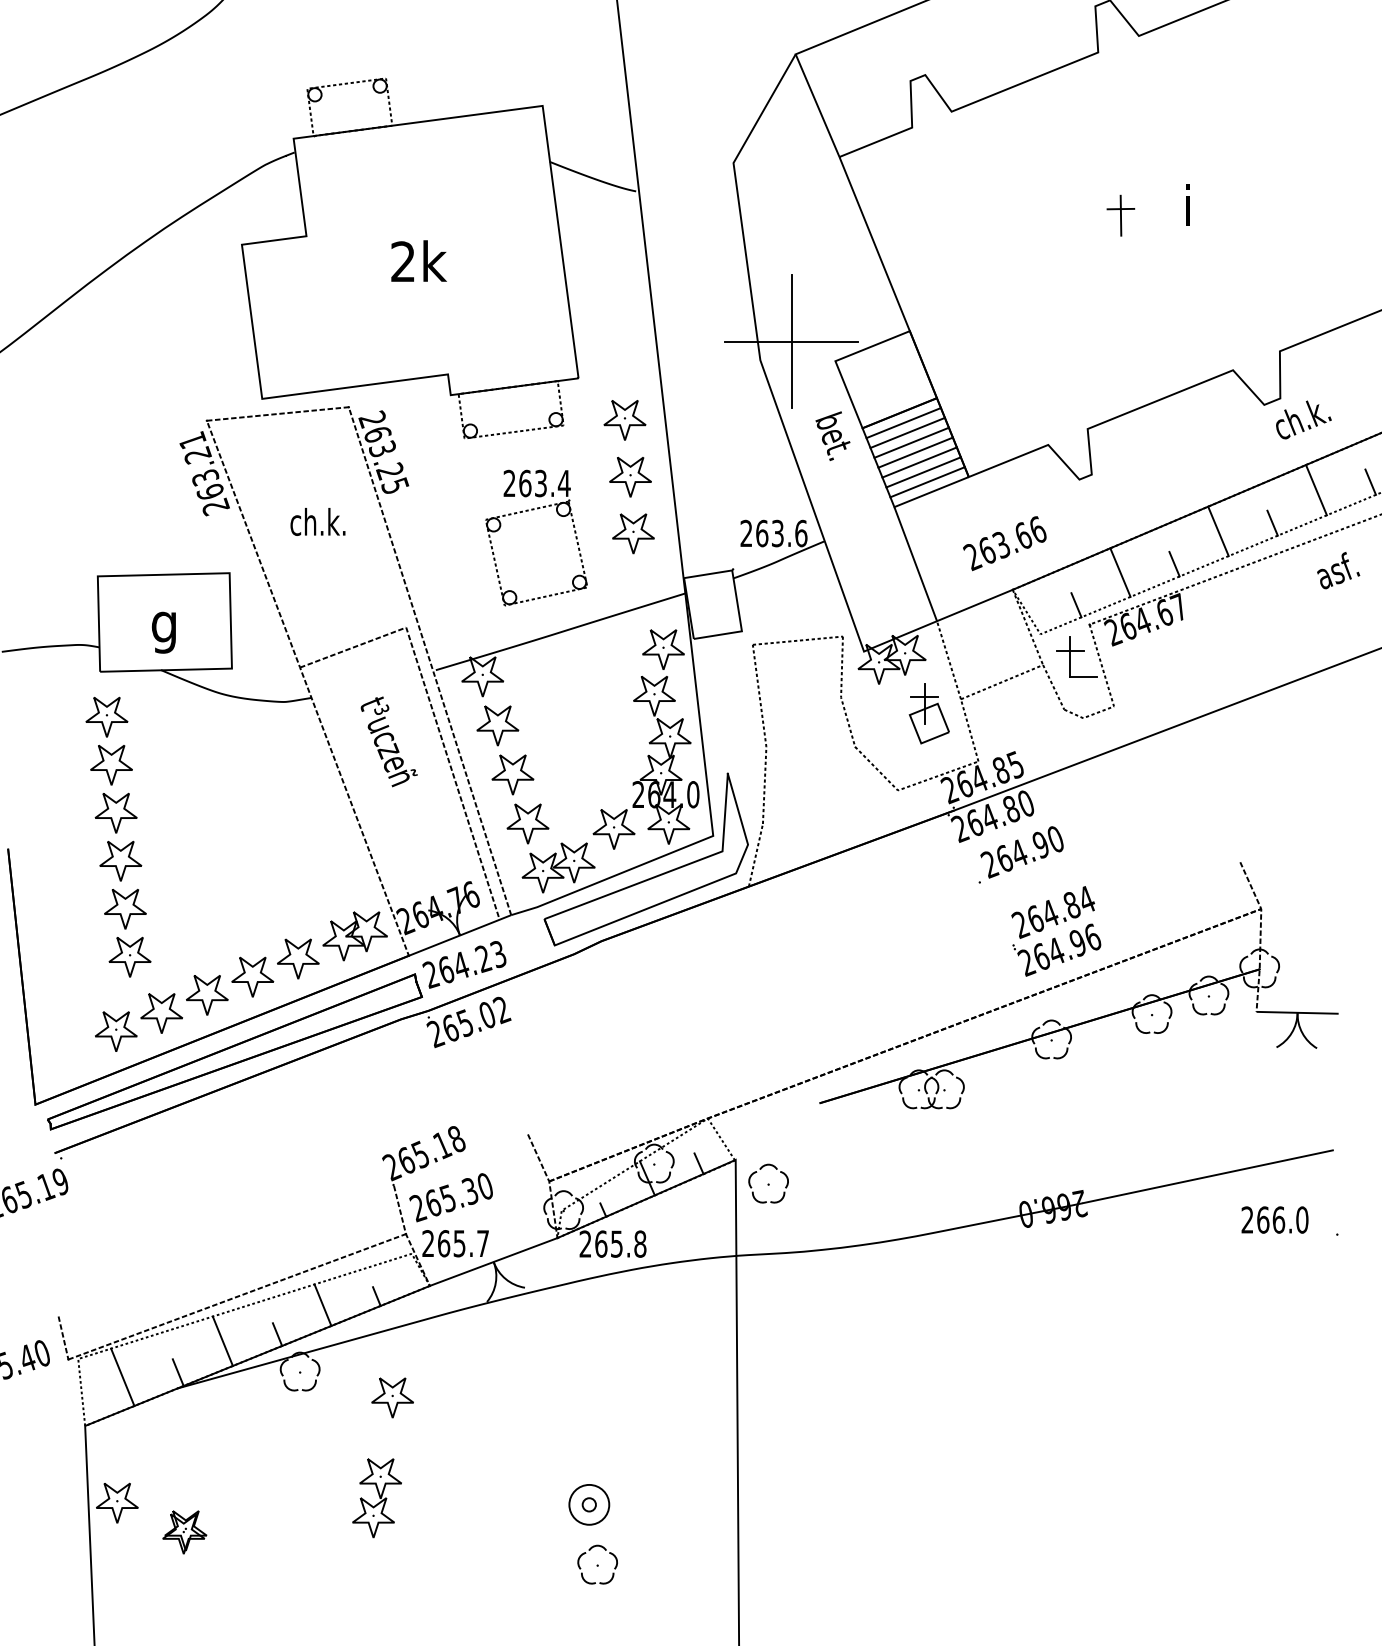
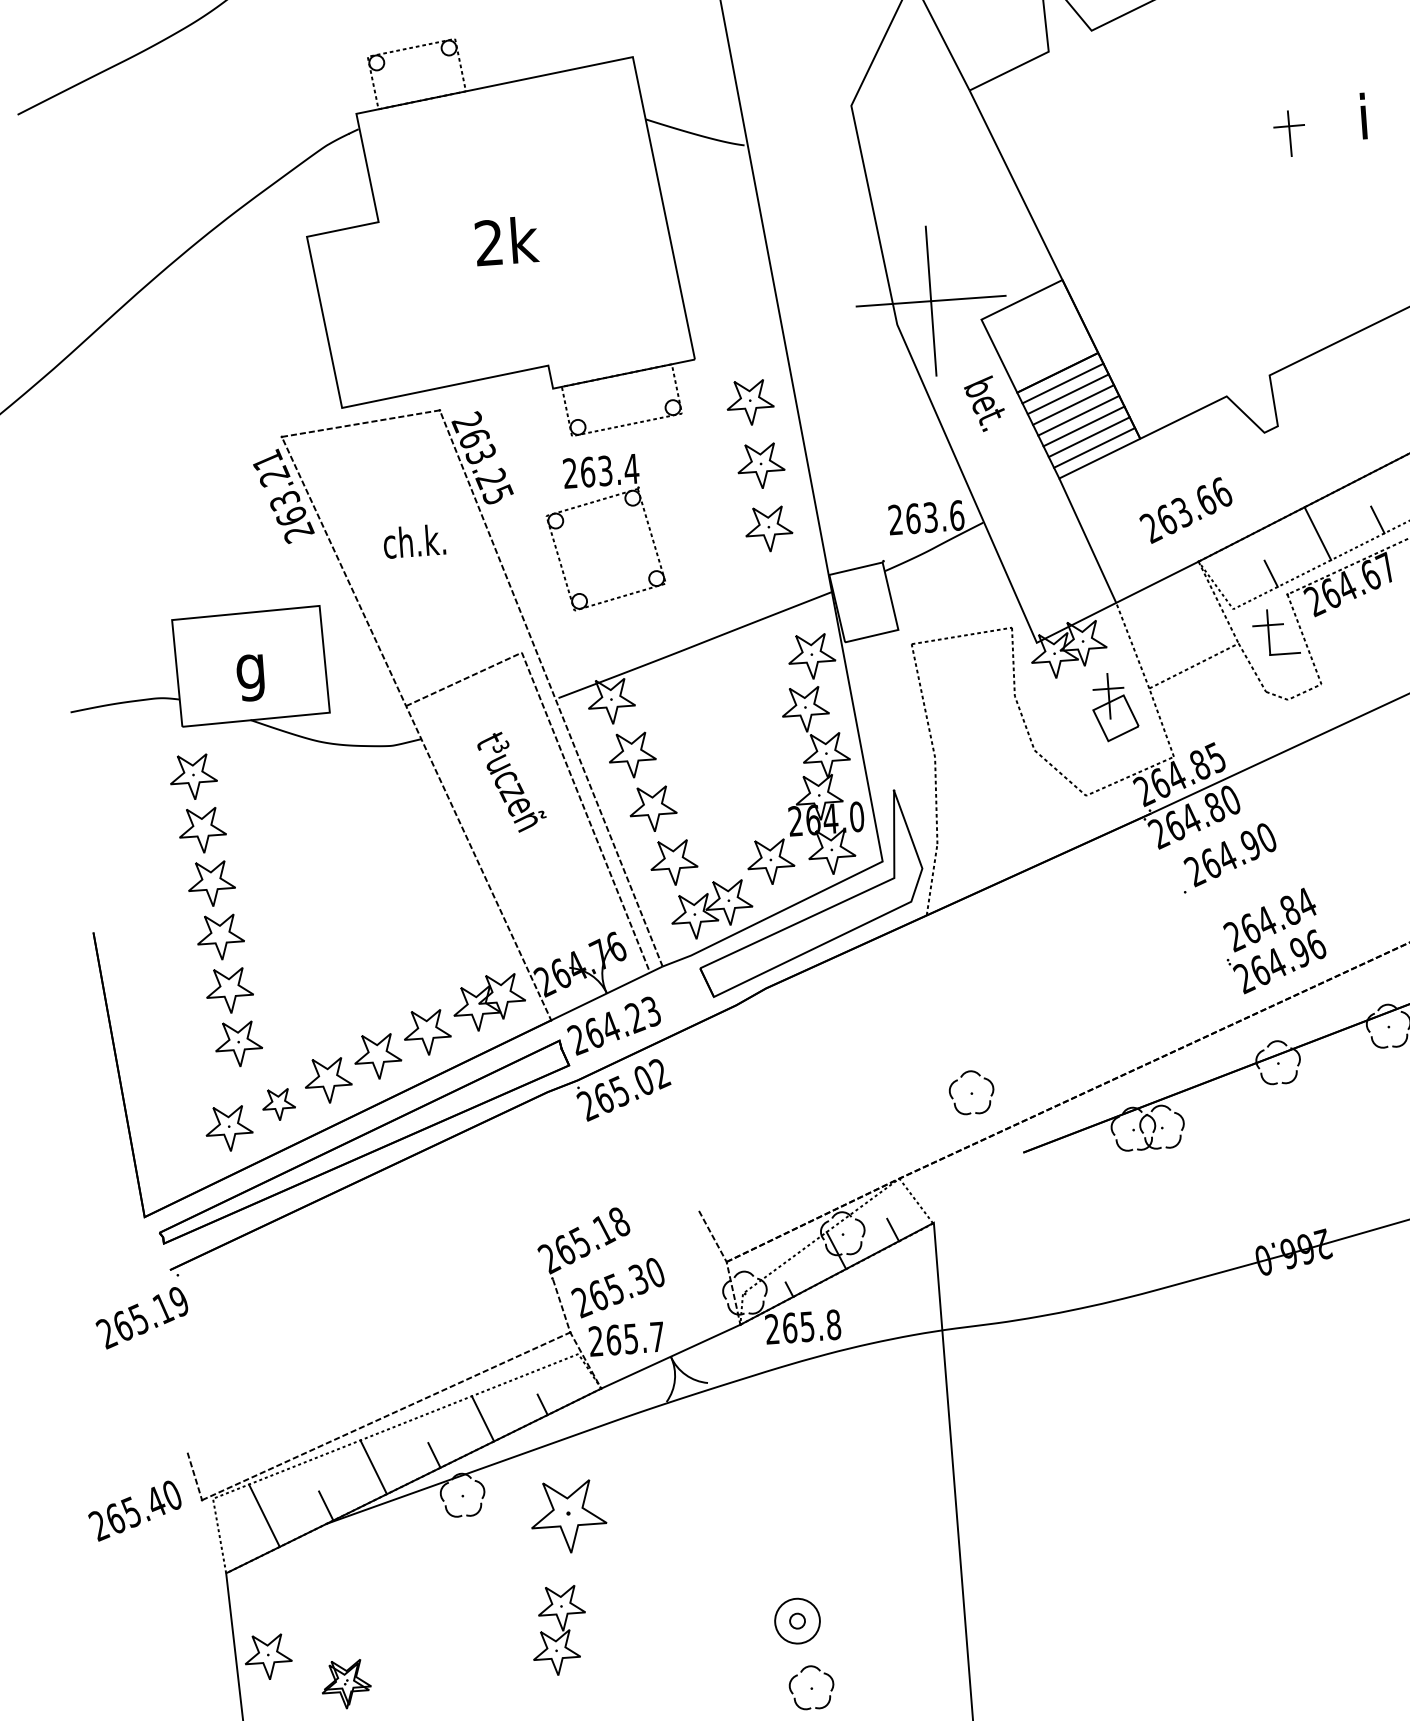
part: (533, 510) -> (599, 501), moved
part: (161, 1013) -> (278, 1104), size x0.7
part: (768, 1183) -> (971, 1092), moved
part: (392, 1397) -> (568, 1516), size x1.6

